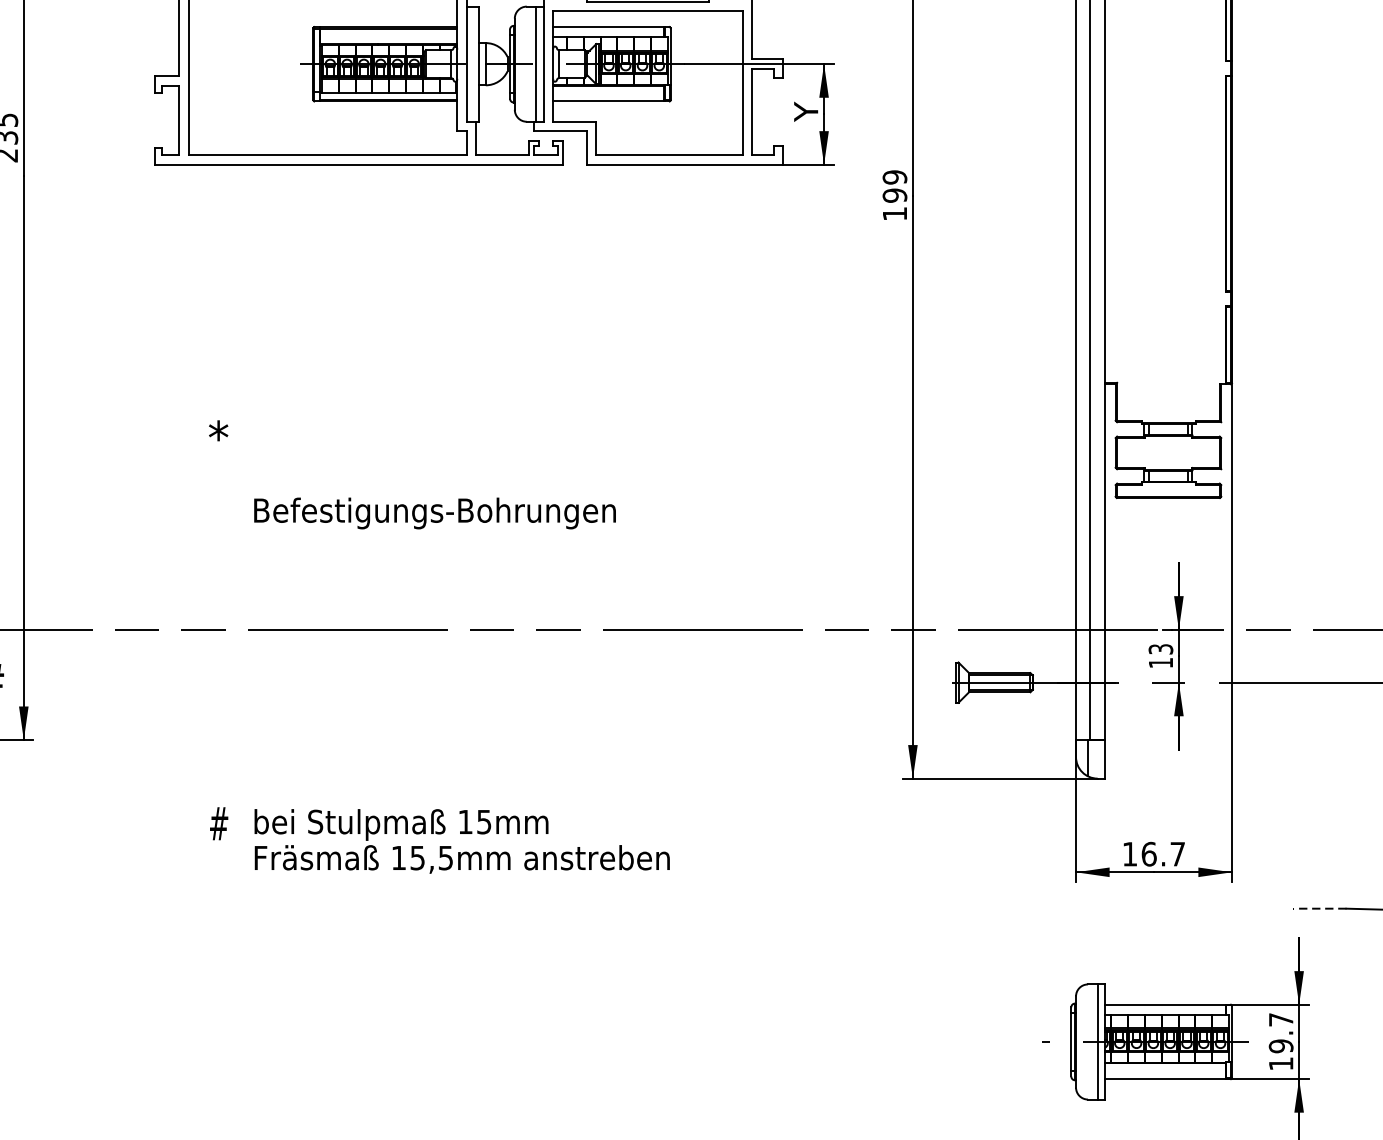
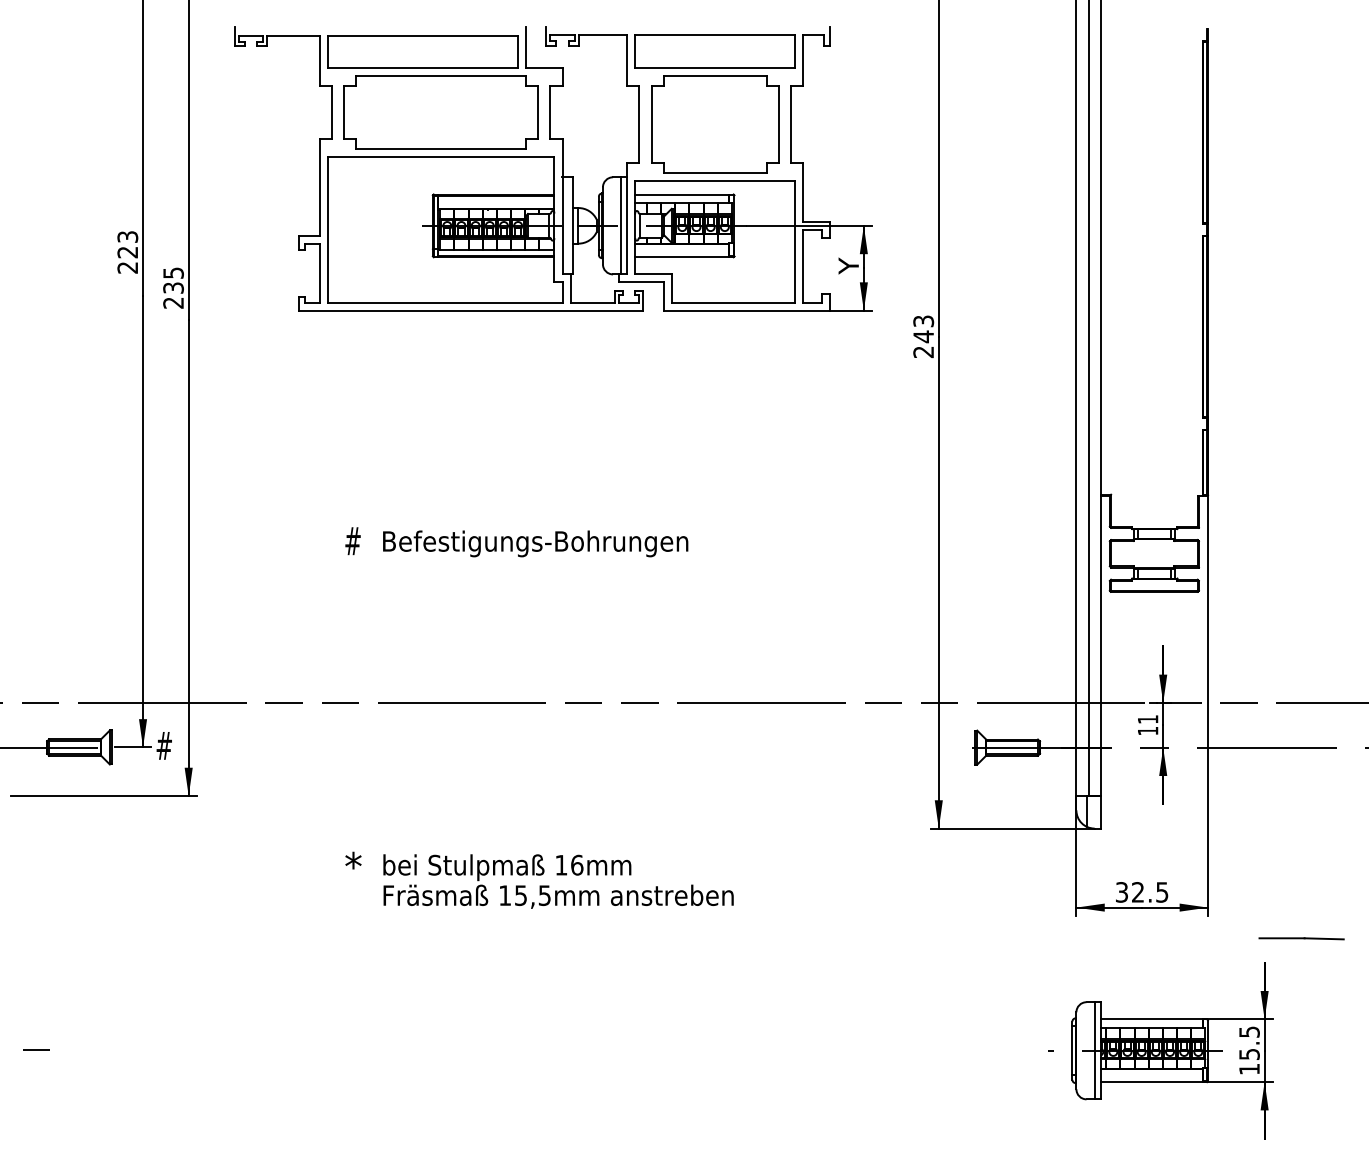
text: (894, 195) -> (923, 336), 199 -> 243
text: (219, 437) -> (353, 540), * -> #
text: (434, 513) -> (535, 543), moved
text: (1160, 649) -> (1147, 719), 13 -> 11
text: (484, 821) -> (577, 864), 15mm -> 16mm
text: (219, 822) -> (353, 865), # -> *
text: (1154, 854) -> (1142, 892), 16.7 -> 32.5
line: (1320, 908) -> (1282, 938), dashed -> solid
text: (1281, 1033) -> (1249, 1043), 19.7 -> 15.5

